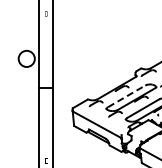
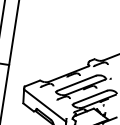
line: (126, 96) -> (76, 83), dashed -> solid

